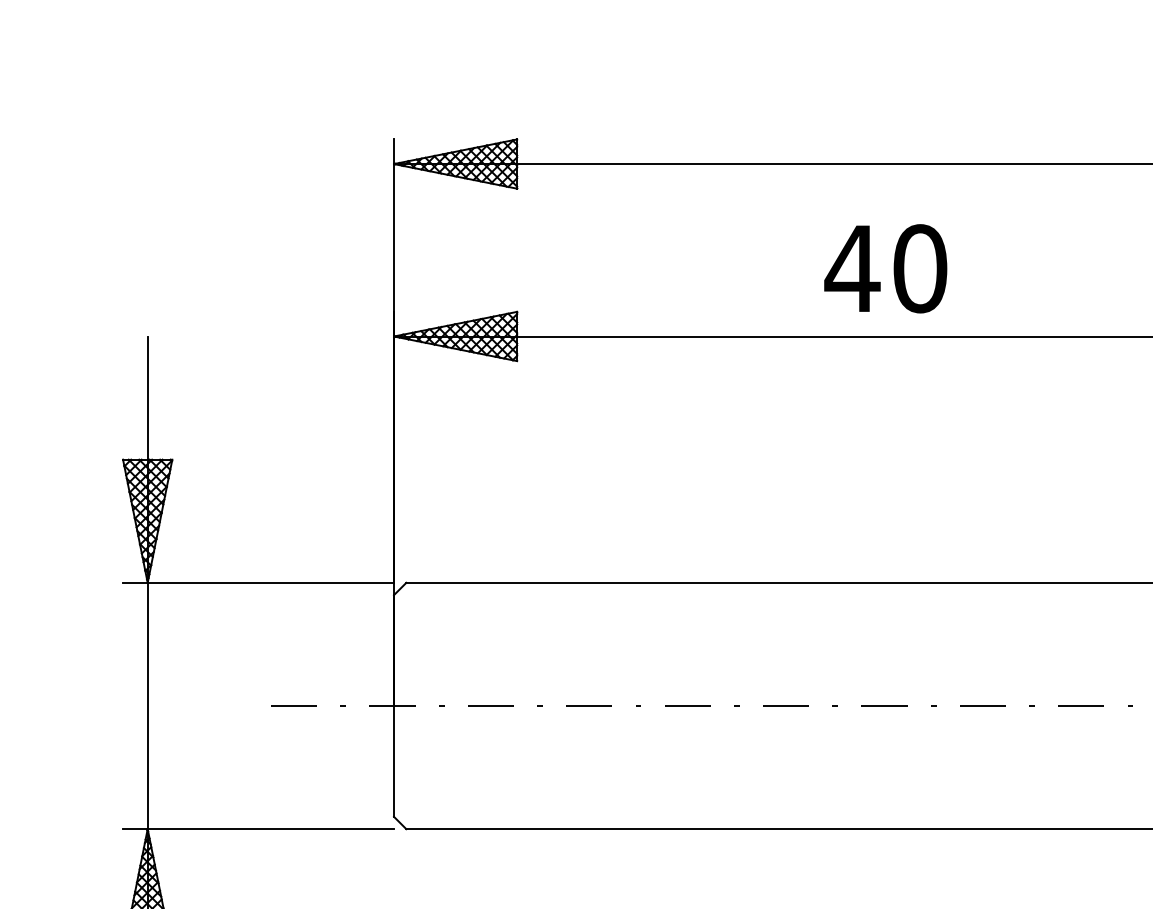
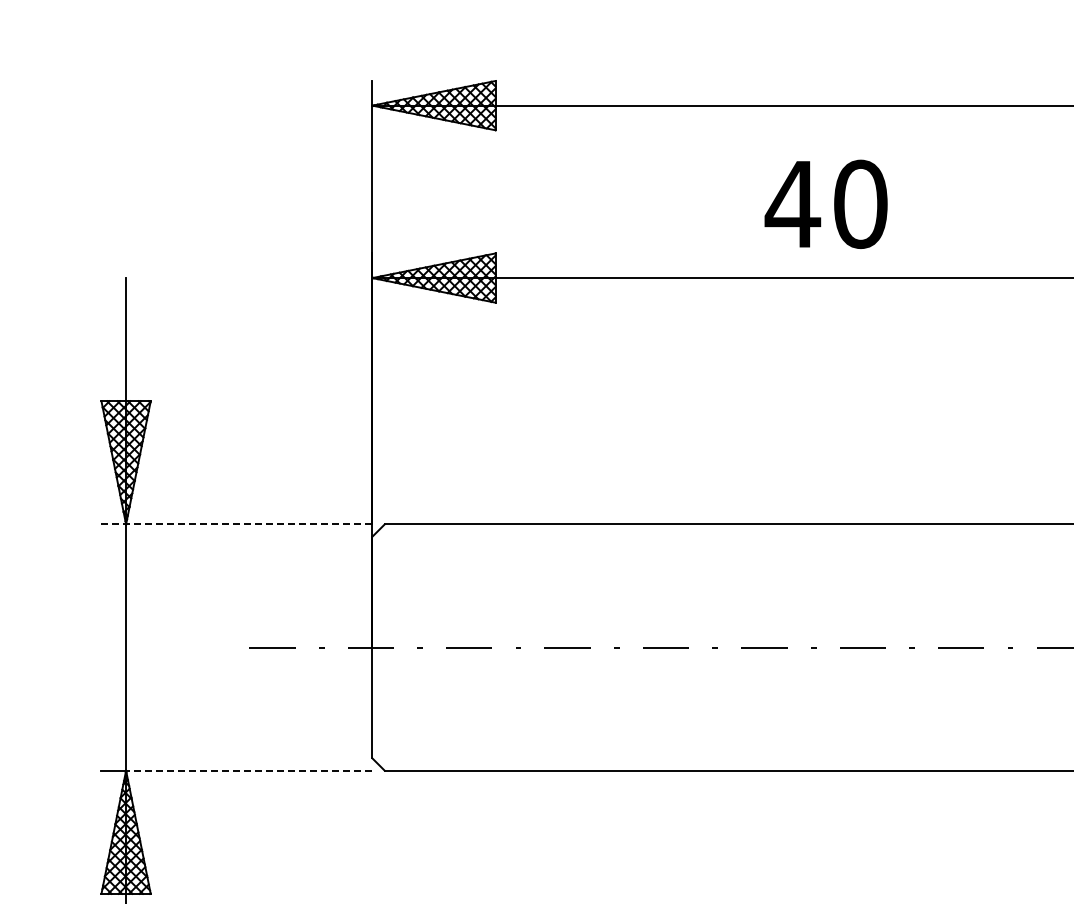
text: (885, 268) -> (825, 204), moved
line: (259, 582) -> (237, 524), solid -> dashed
line: (270, 829) -> (248, 771), solid -> dashed

